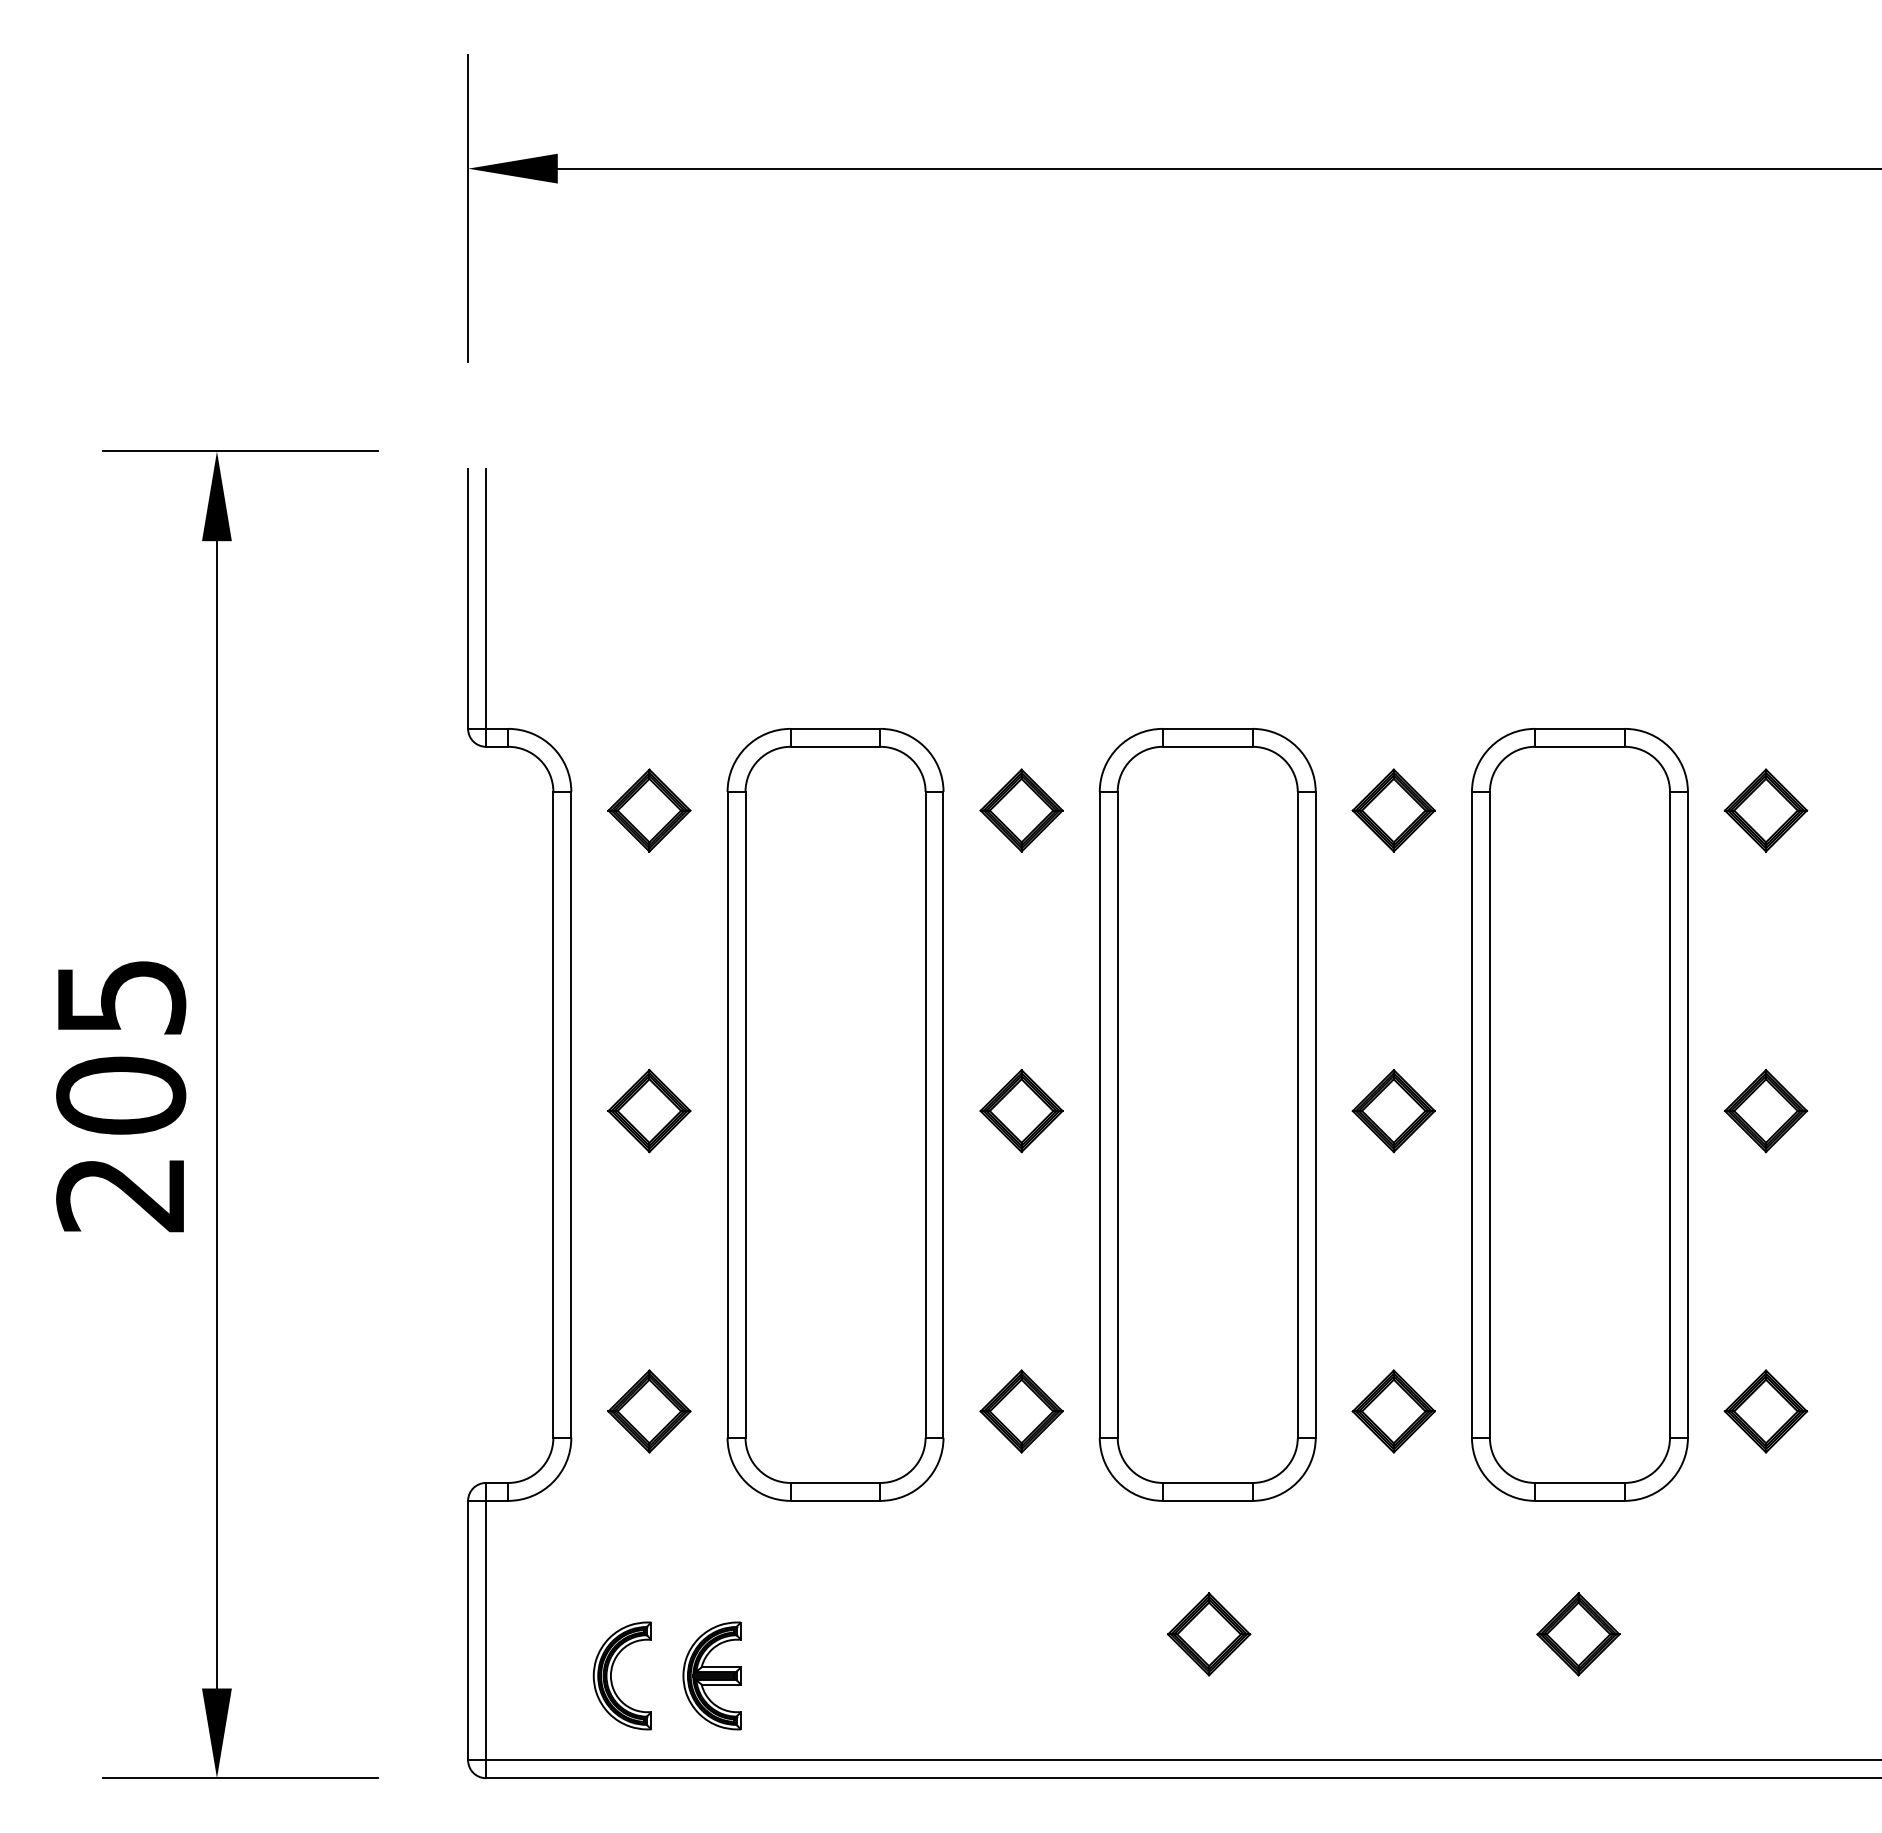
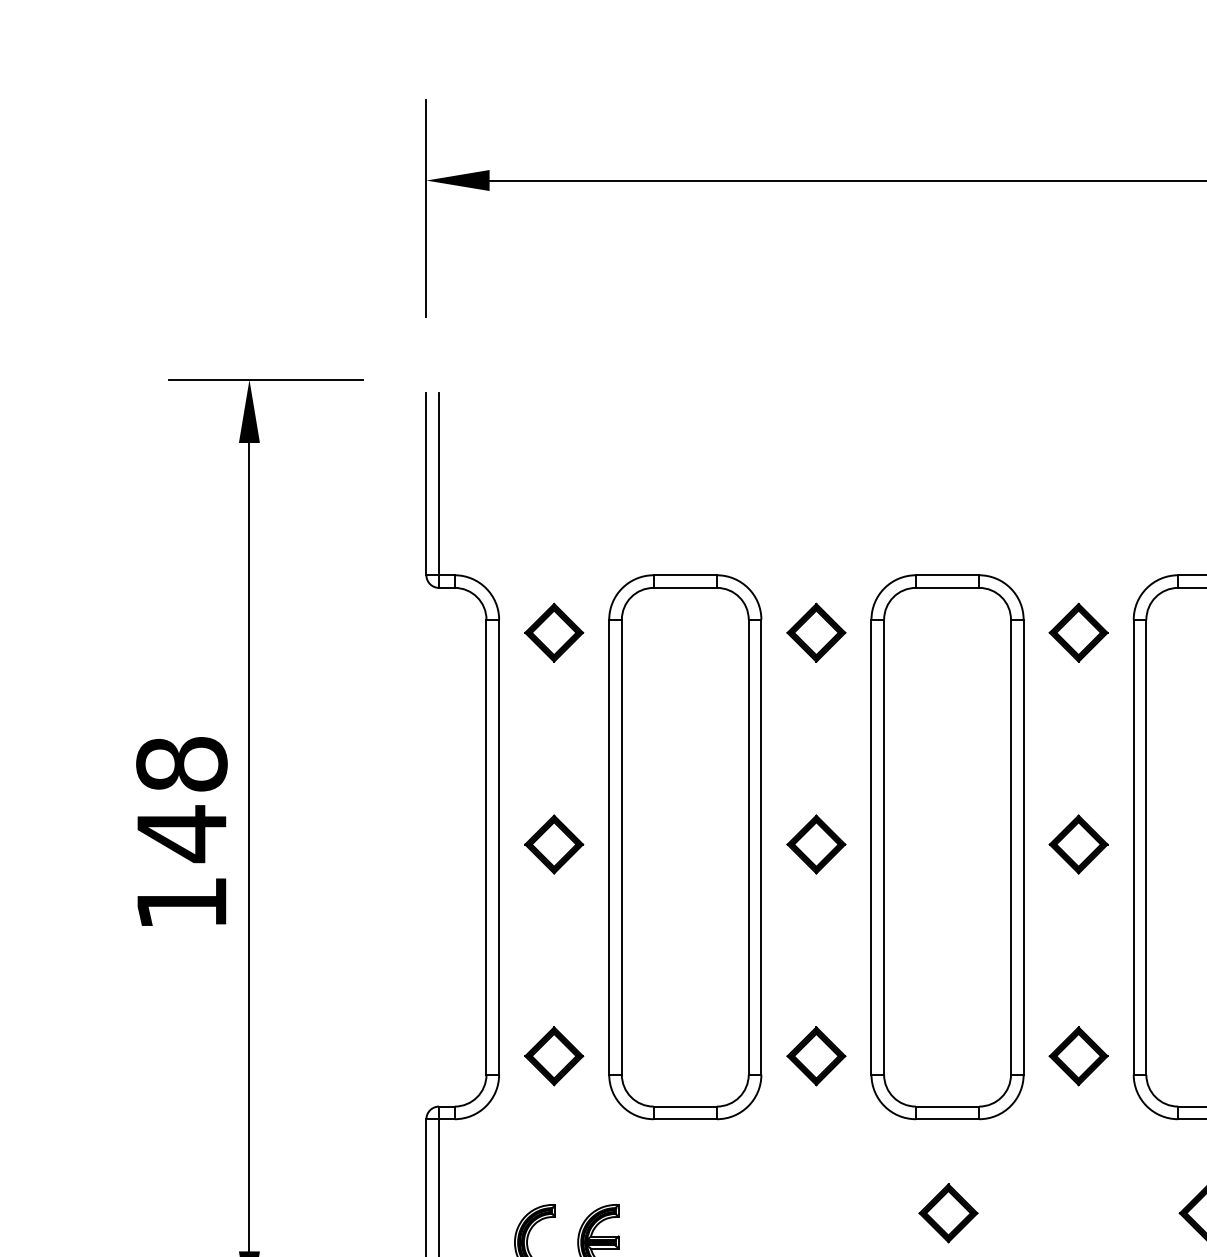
text: (121, 1095) -> (182, 833), 205 -> 148

